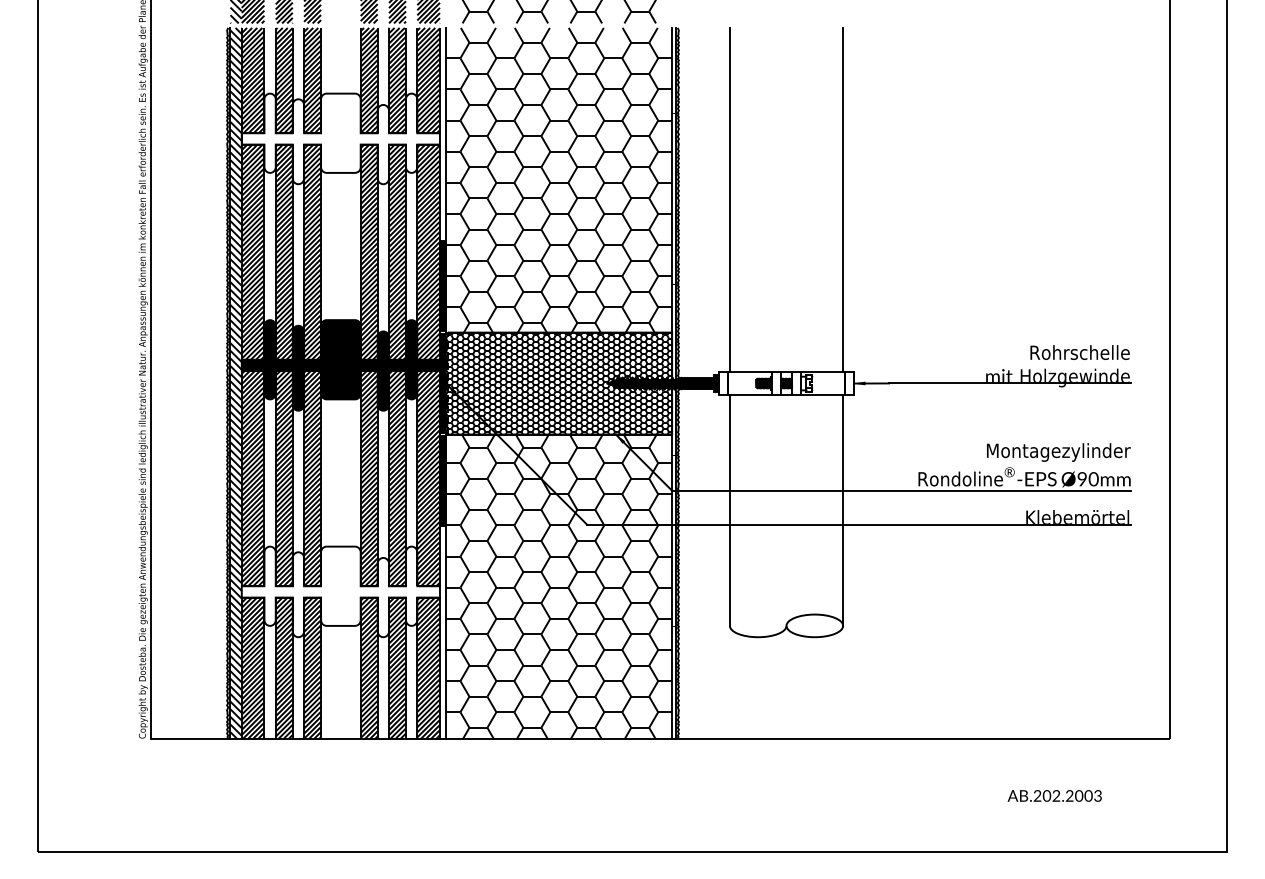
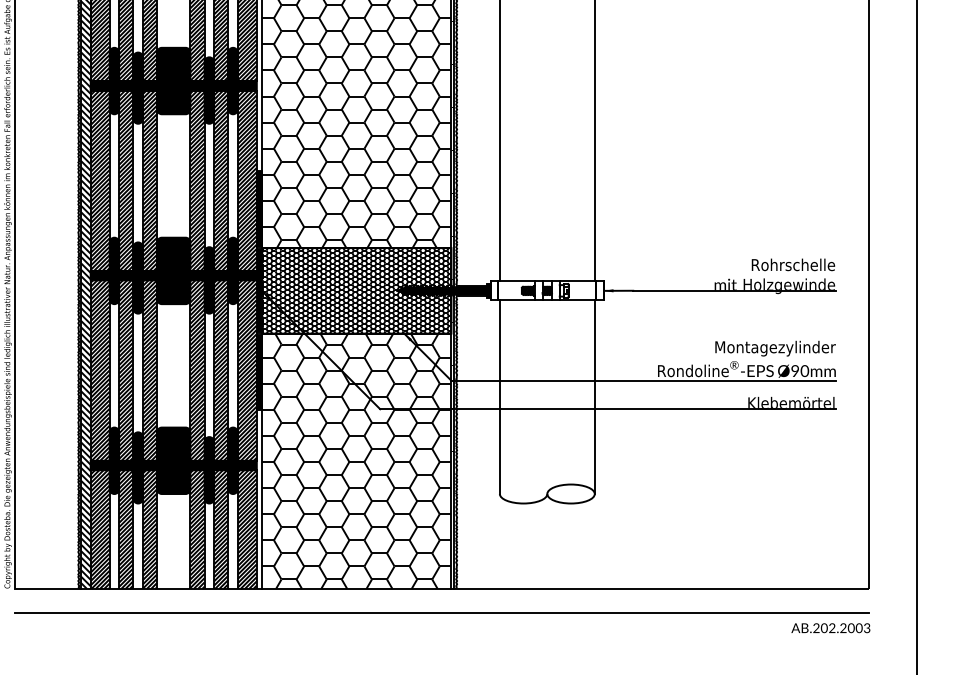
fill: (340, 138) -> (173, 85), added
fill: (340, 591) -> (173, 465), added
line: (660, 767) -> (441, 612), added
text: (1054, 795) -> (830, 627), moved

